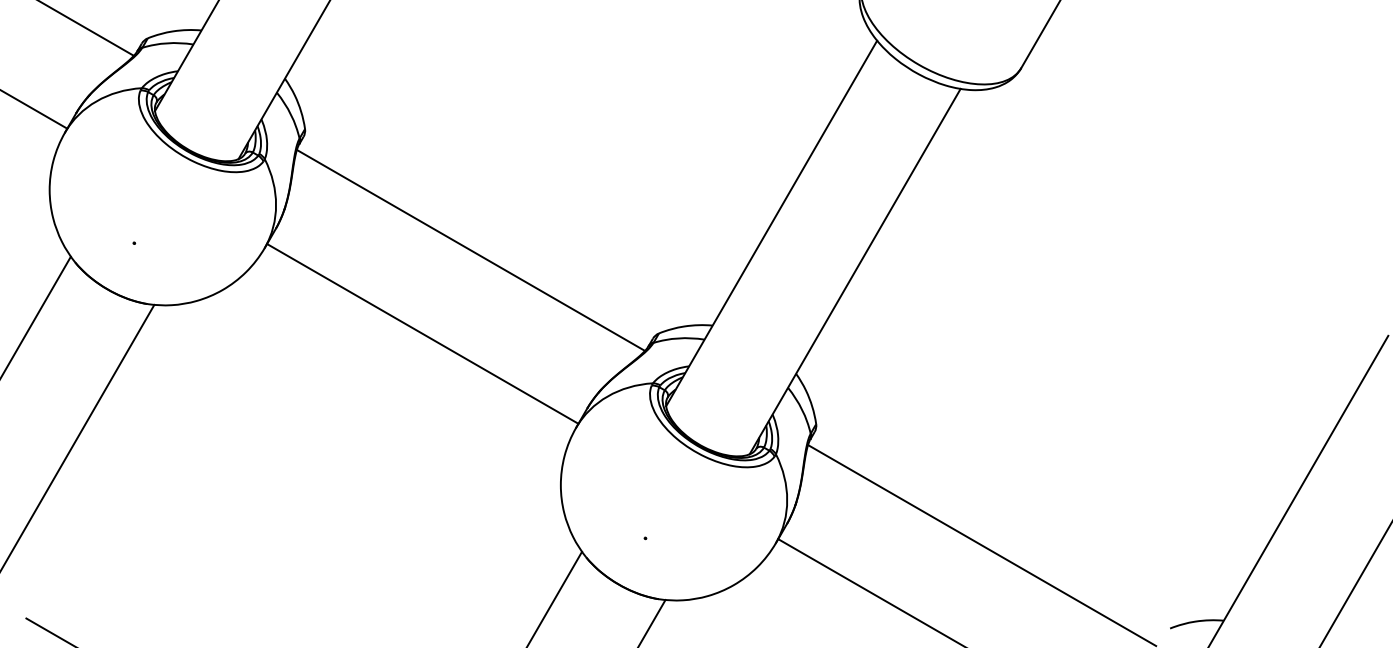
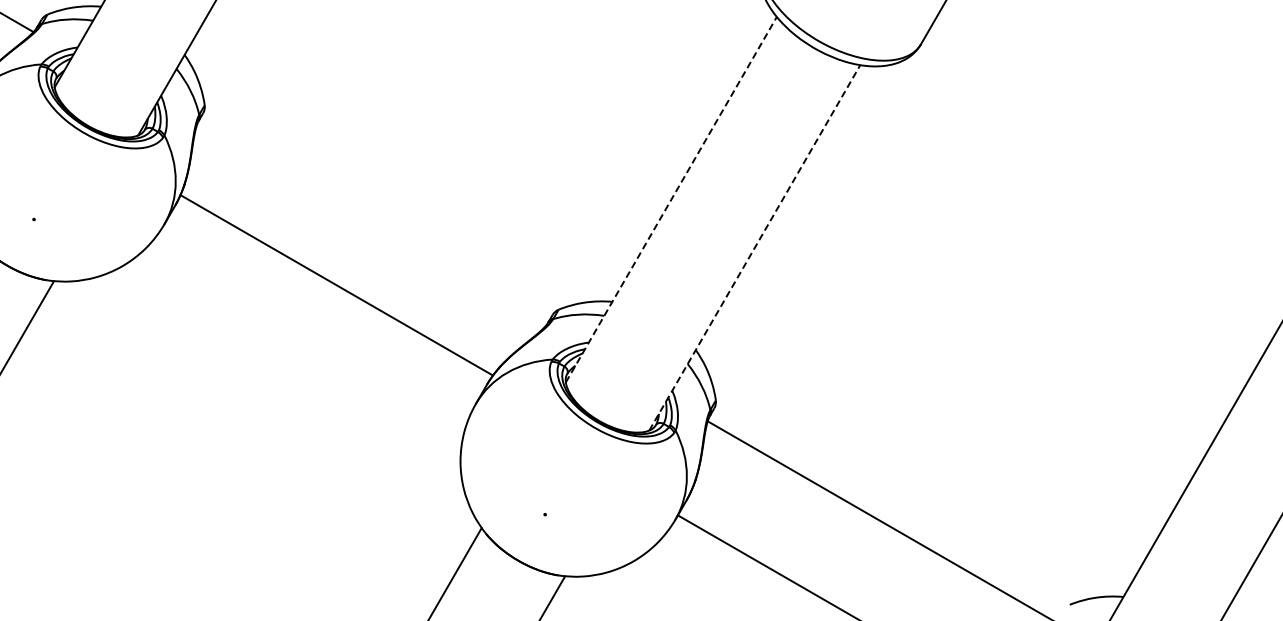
line: (771, 223) -> (671, 199), solid -> dashed
line: (470, 249) -> (370, 225), removed
line: (855, 271) -> (755, 247), solid -> dashed
line: (422, 333) -> (336, 284), moved

